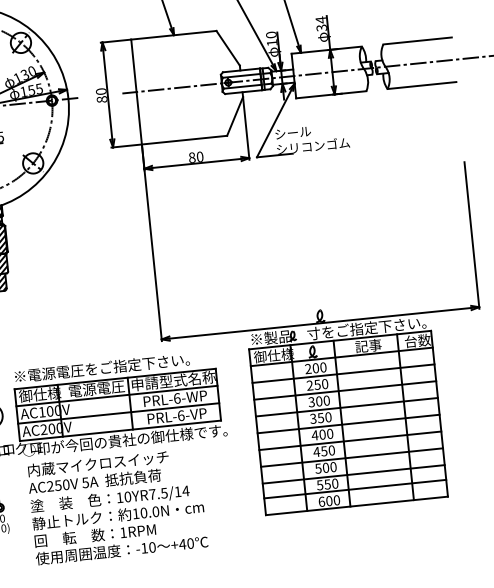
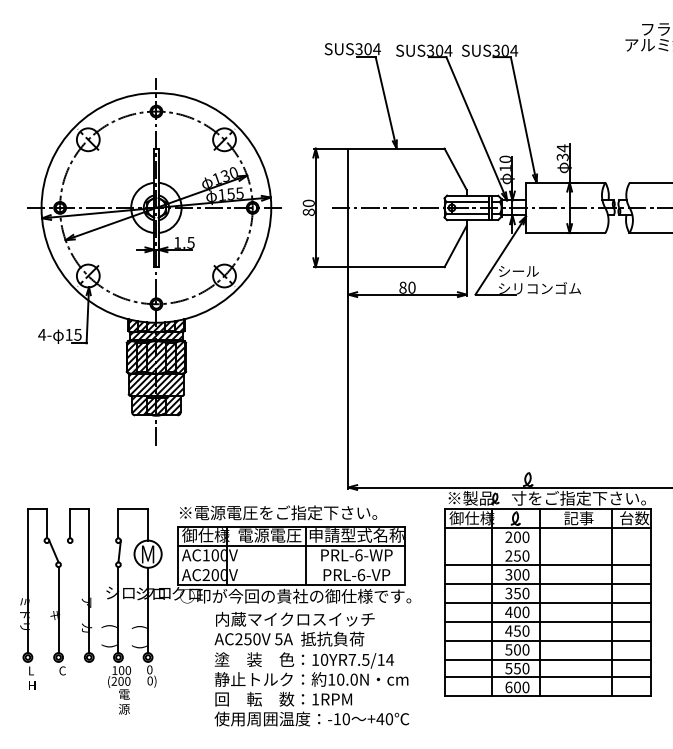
line: (343, 373) -> (547, 546), removed
line: (118, 413) -> (291, 565), removed
text: (117, 505) -> (311, 668), moved

